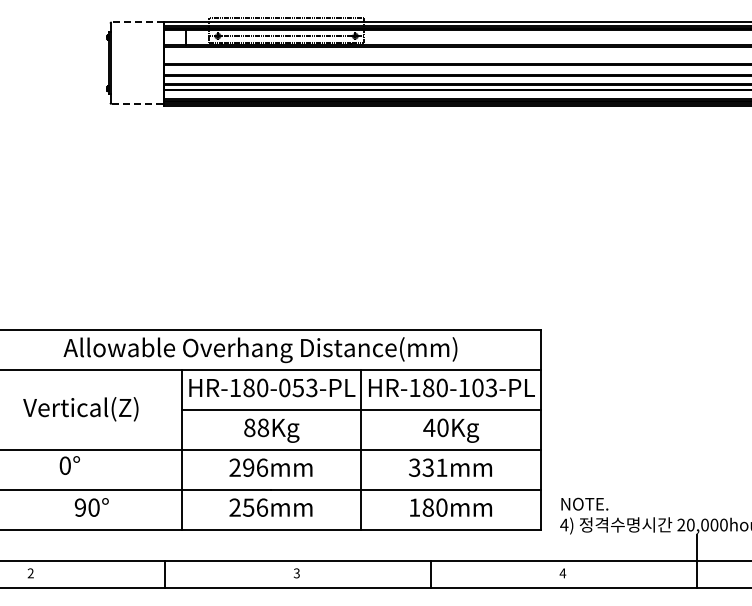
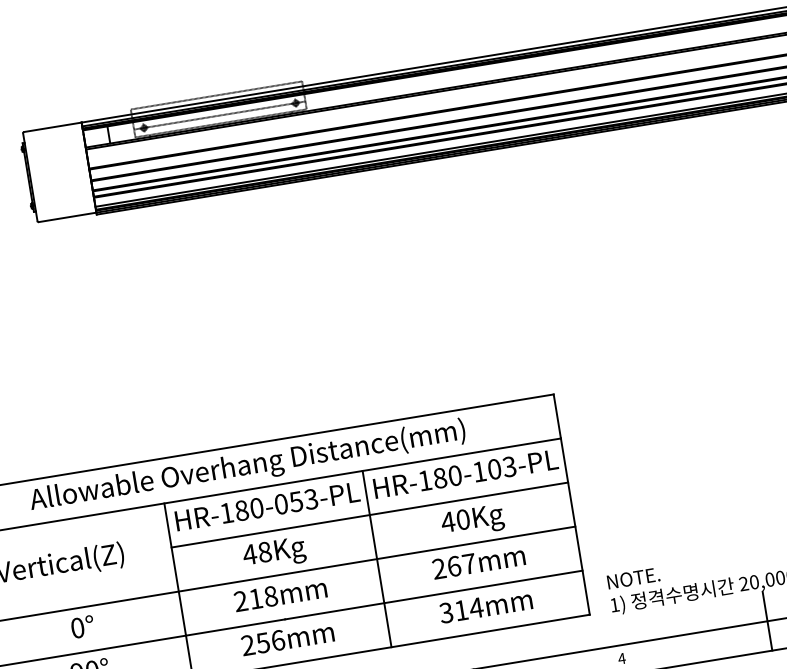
line: (137, 22) -> (52, 127), dashed -> solid
line: (138, 104) -> (68, 217), dashed -> solid
text: (249, 427) -> (249, 554), 88Kg -> 48Kg
text: (69, 465) -> (82, 627), moved
text: (255, 467) -> (263, 597), 296mm -> 218mm
text: (428, 467) -> (454, 566), 331mm -> 267mm
text: (428, 507) -> (461, 610), 180mm -> 314mm
text: (564, 524) -> (614, 604), 4) -> 1)

